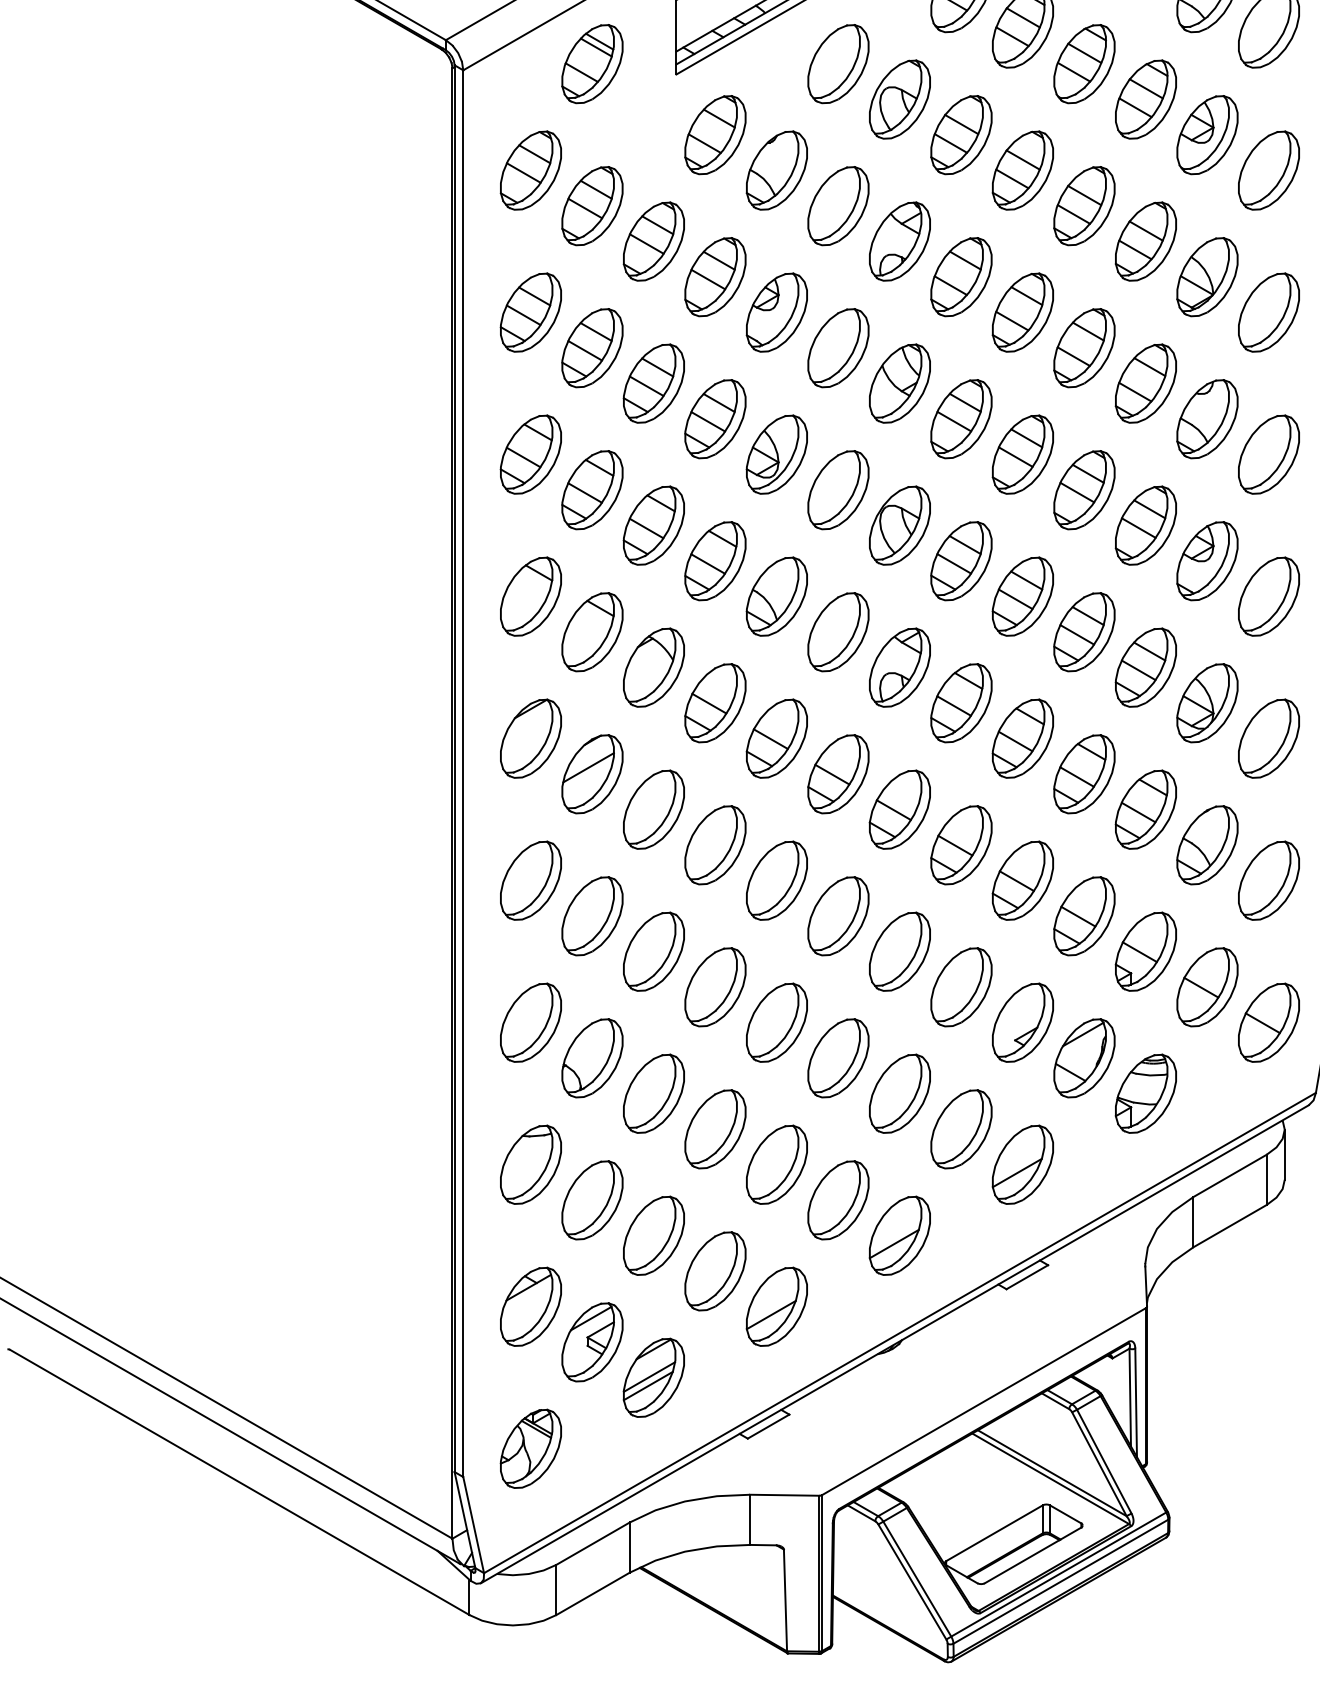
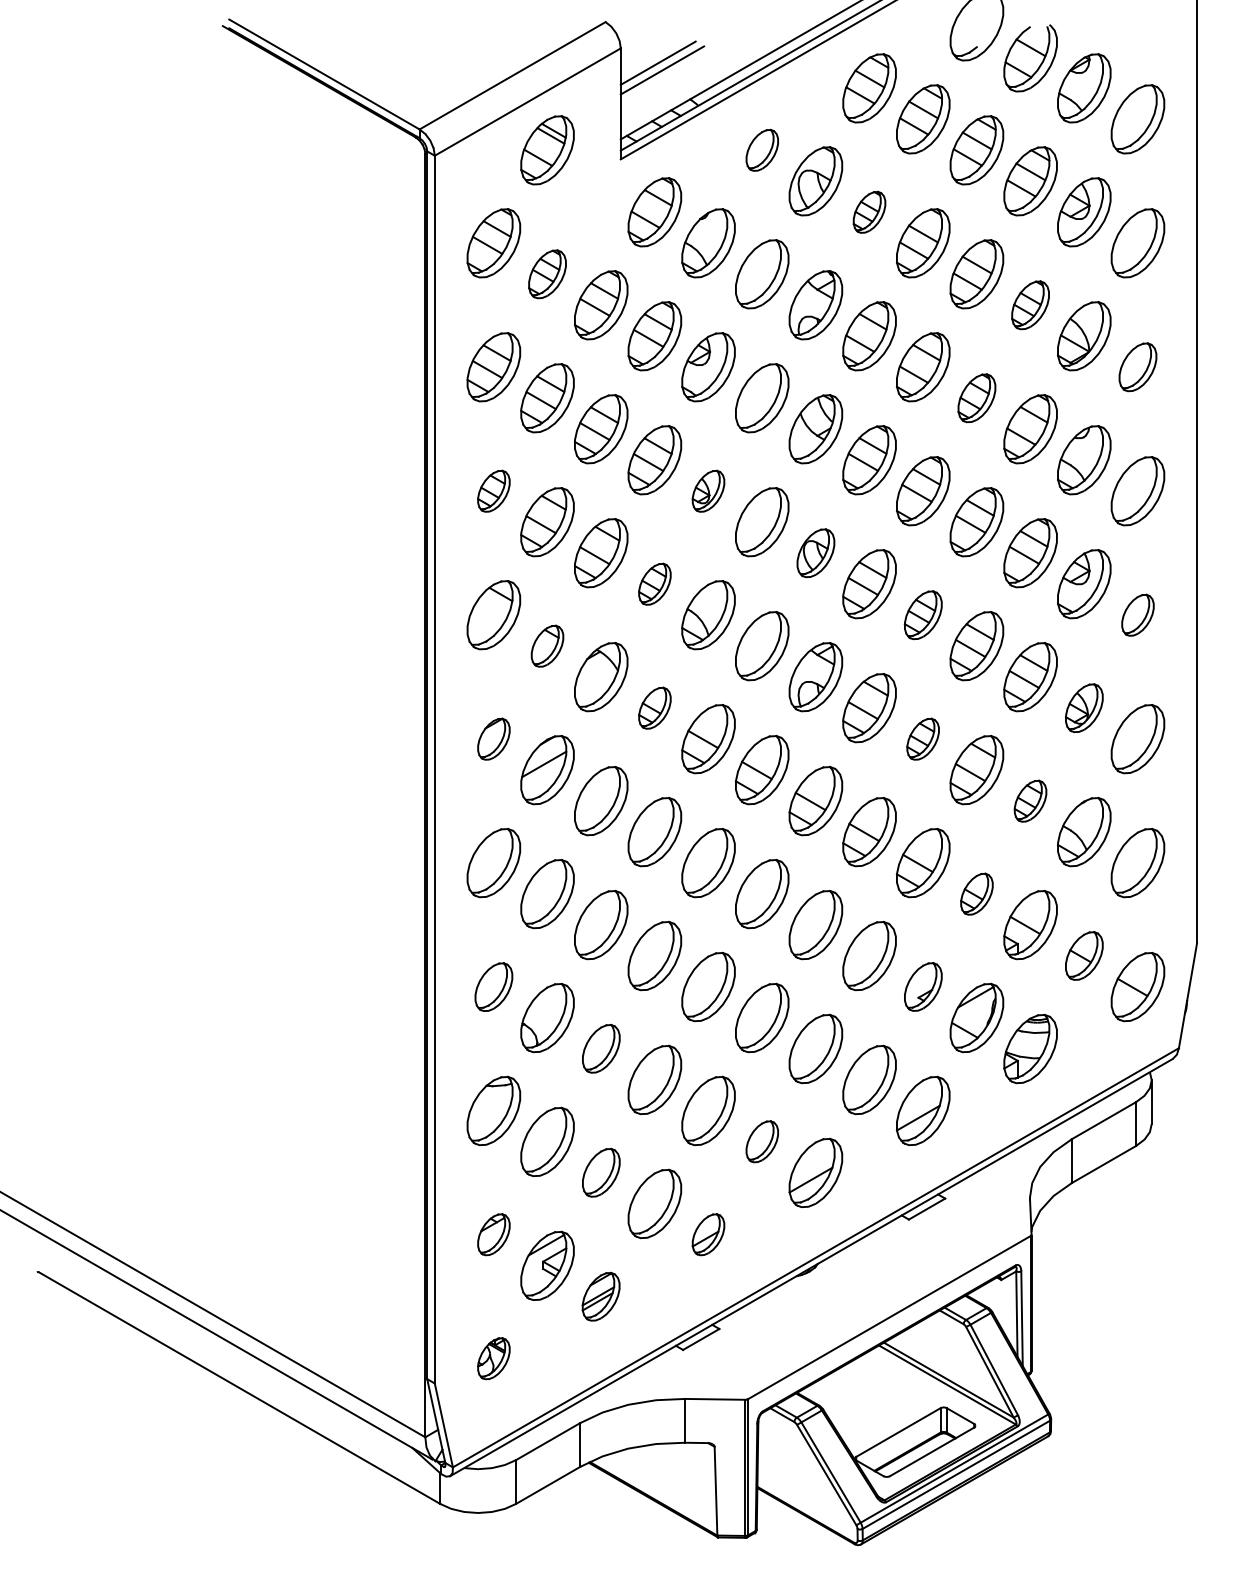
part: (838, 64) -> (762, 150), size x0.6
part: (961, 135) -> (869, 212), size x0.6
part: (592, 206) -> (547, 274), size x0.7
part: (1145, 241) -> (1030, 305), size x0.7
part: (1268, 312) -> (1137, 367), size x0.7
part: (1083, 348) -> (976, 398), size x0.7
part: (530, 455) -> (493, 491), size x0.6
part: (776, 455) -> (708, 491), size x0.6
part: (899, 526) -> (815, 553), size x0.7
part: (715, 561) -> (654, 584), size x0.6
part: (1023, 597) -> (923, 615), size x0.7
part: (1268, 597) -> (1137, 615), size x0.6
part: (592, 632) -> (547, 646), size x0.6
part: (715, 703) -> (654, 708), size x0.6
part: (1207, 703) -> (1084, 708), size x0.7
part: (530, 739) -> (493, 739), size x0.6
part: (1022, 739) -> (922, 739), size x0.6
part: (1145, 810) -> (1030, 801), size x0.6
part: (1083, 916) -> (976, 894), size x0.6
part: (1207, 986) -> (1084, 955), size x0.7
part: (1023, 1022) -> (923, 986), size x0.7
part: (530, 1023) -> (493, 987), size x0.7
part: (654, 1093) -> (601, 1048), size x0.7
part: (838, 1199) -> (762, 1141), size x0.6
part: (654, 1235) -> (601, 1172), size x0.7
part: (530, 1306) -> (493, 1234), size x0.6
part: (776, 1306) -> (708, 1234), size x0.6
part: (653, 1377) -> (600, 1296), size x0.7
part: (530, 1448) -> (493, 1358), size x0.6

